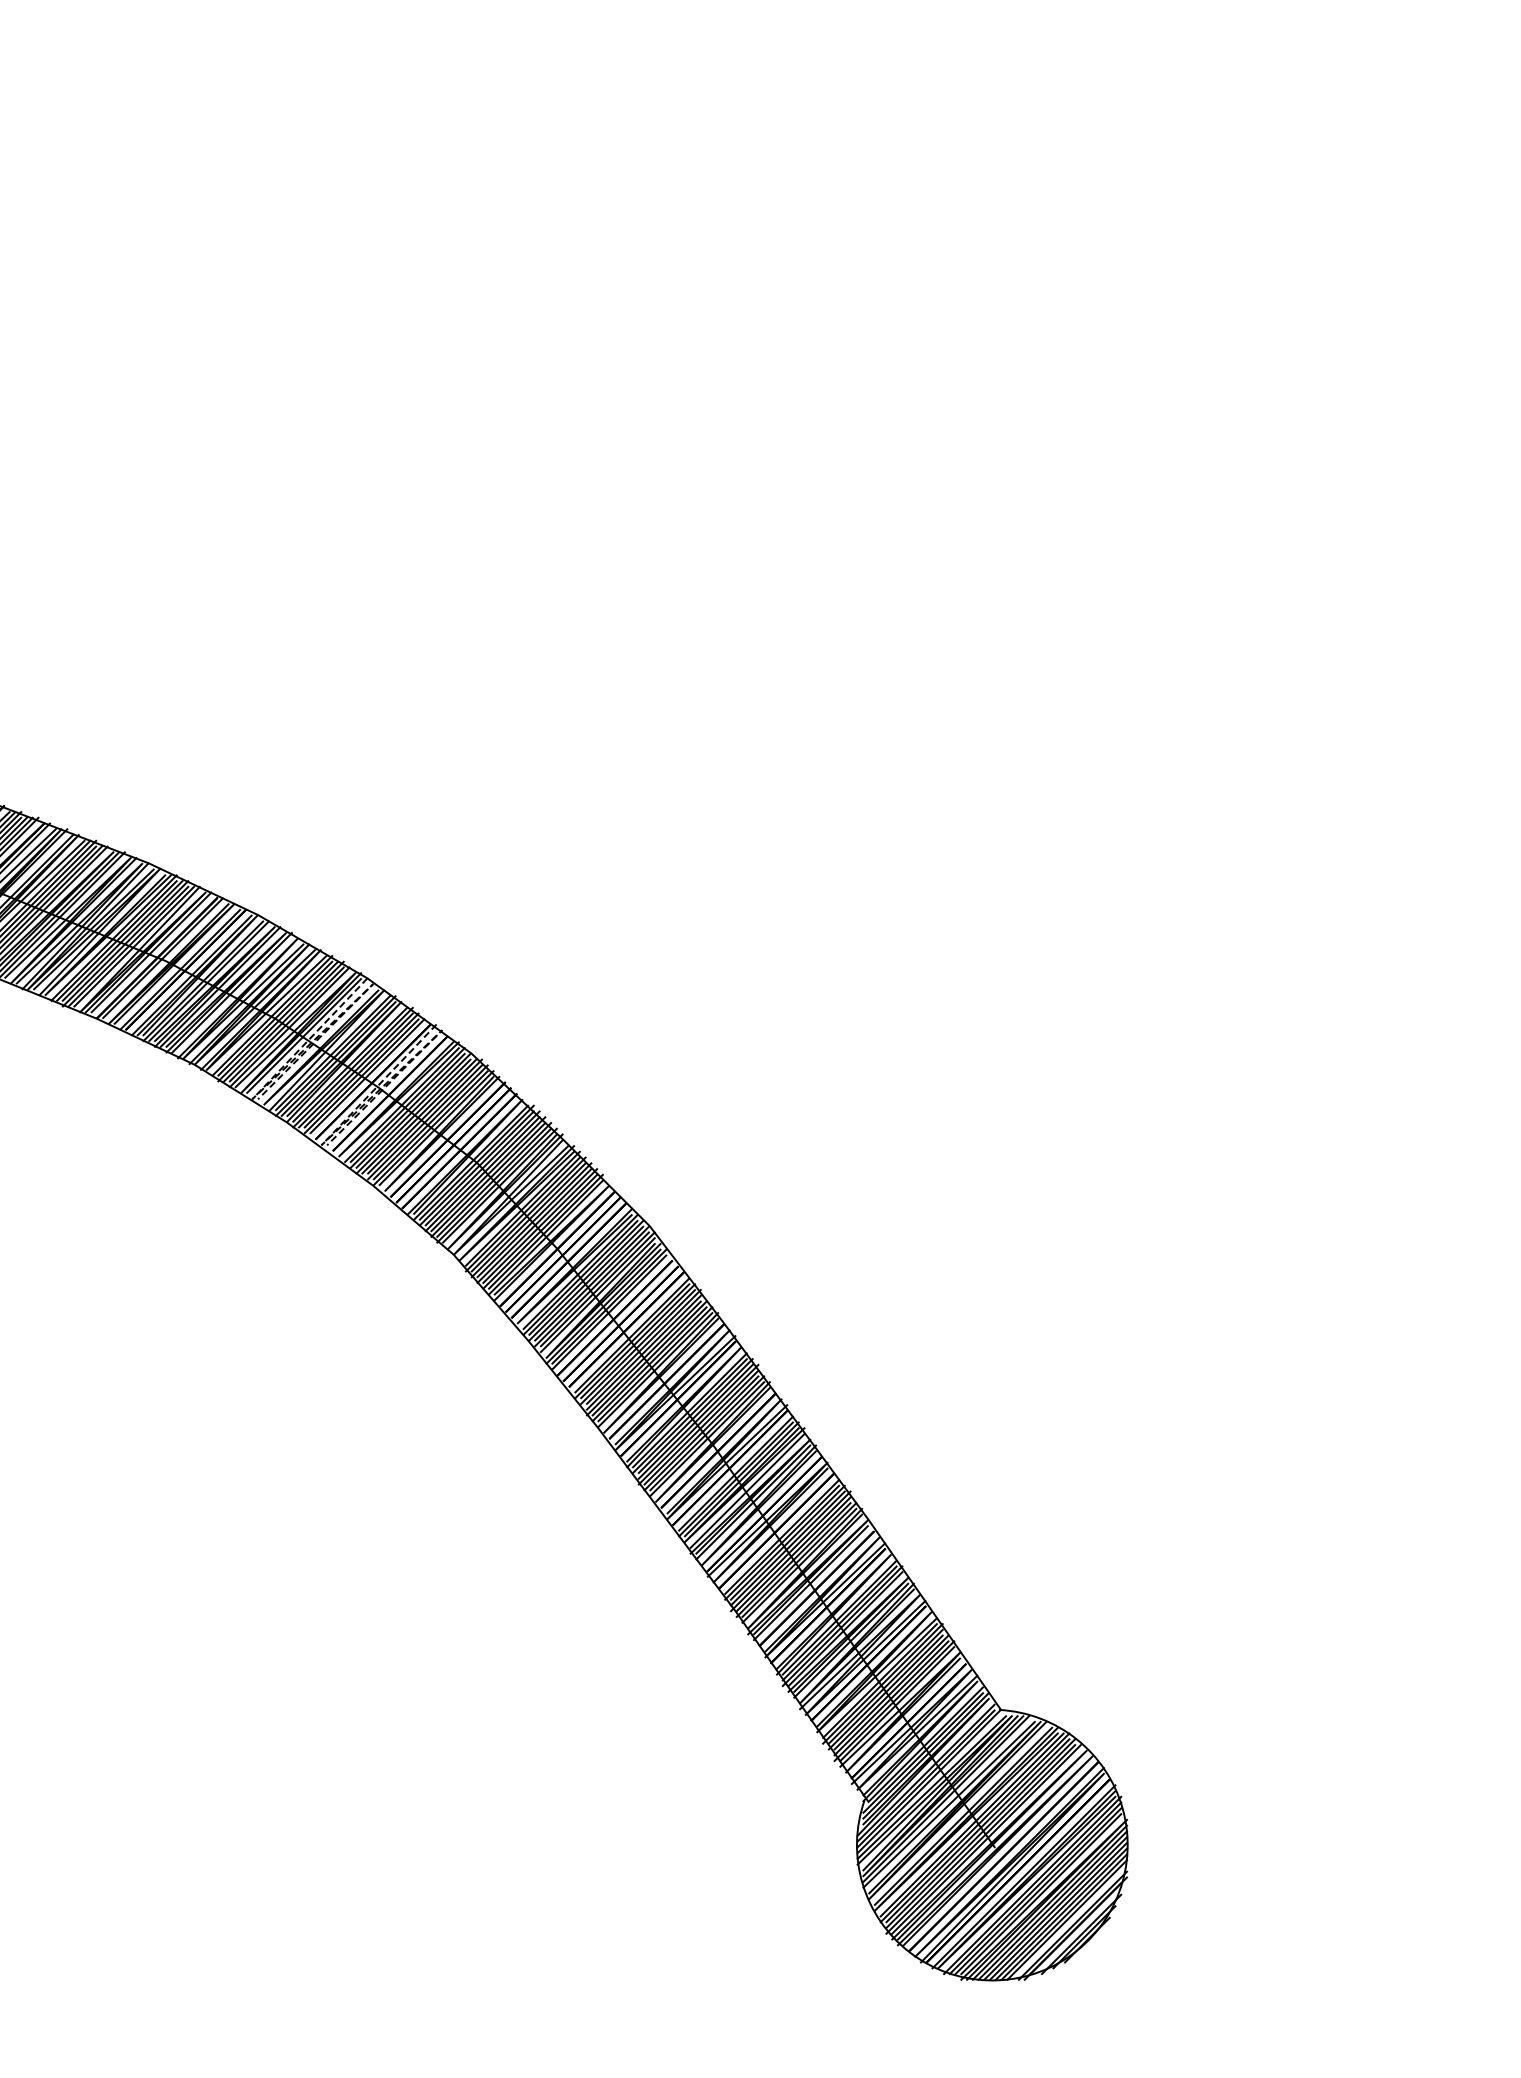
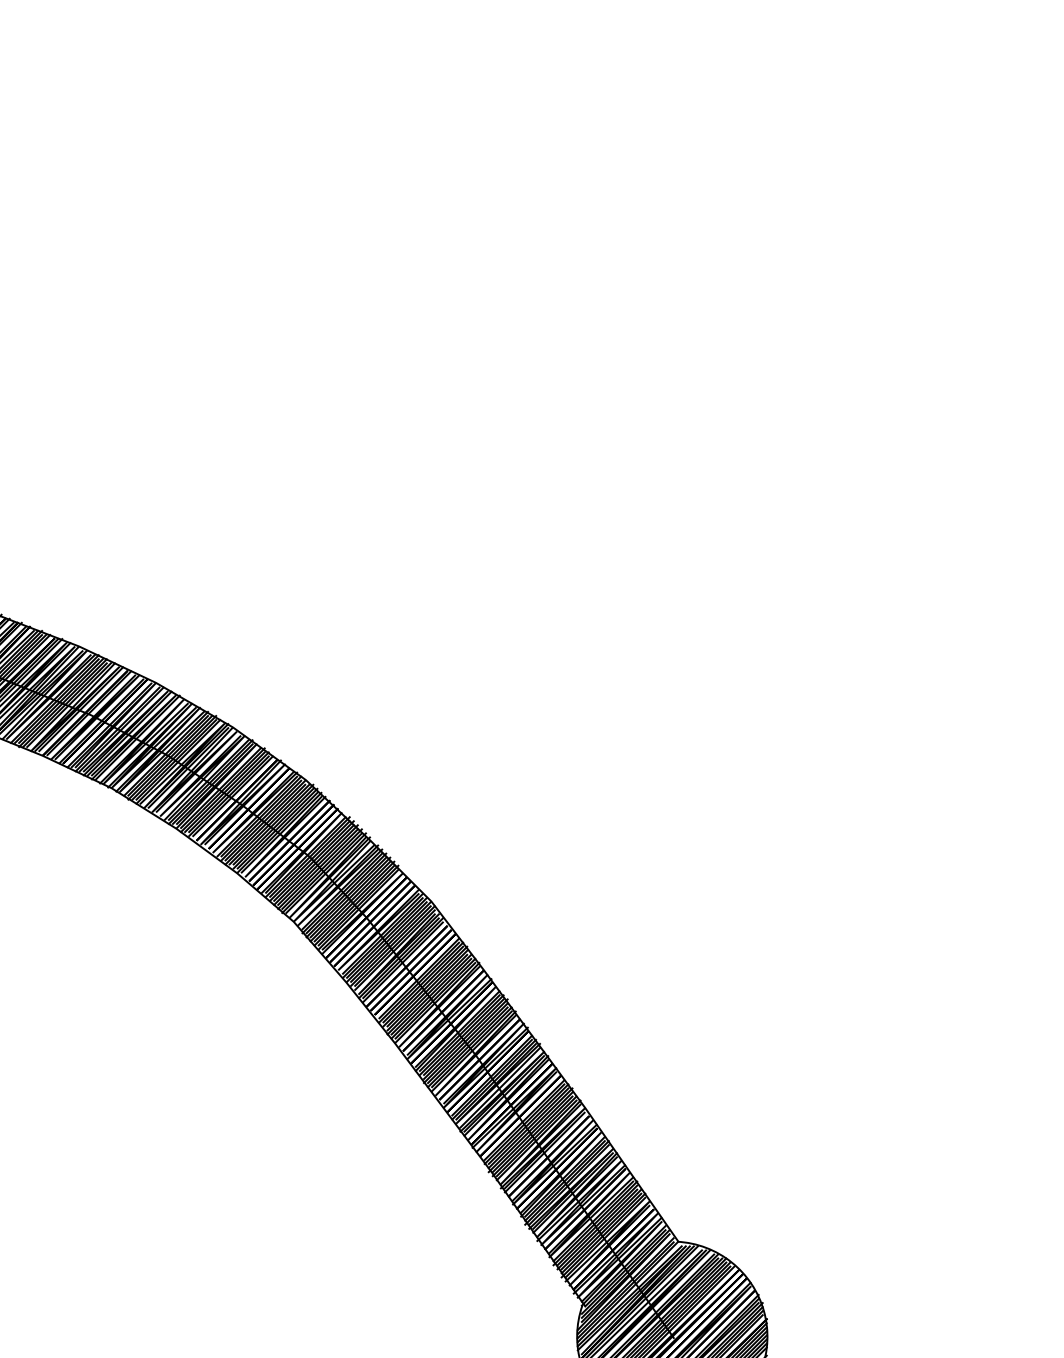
line: (311, 1043) -> (193, 773), dashed -> solid
line: (380, 1089) -> (242, 805), dashed -> solid

